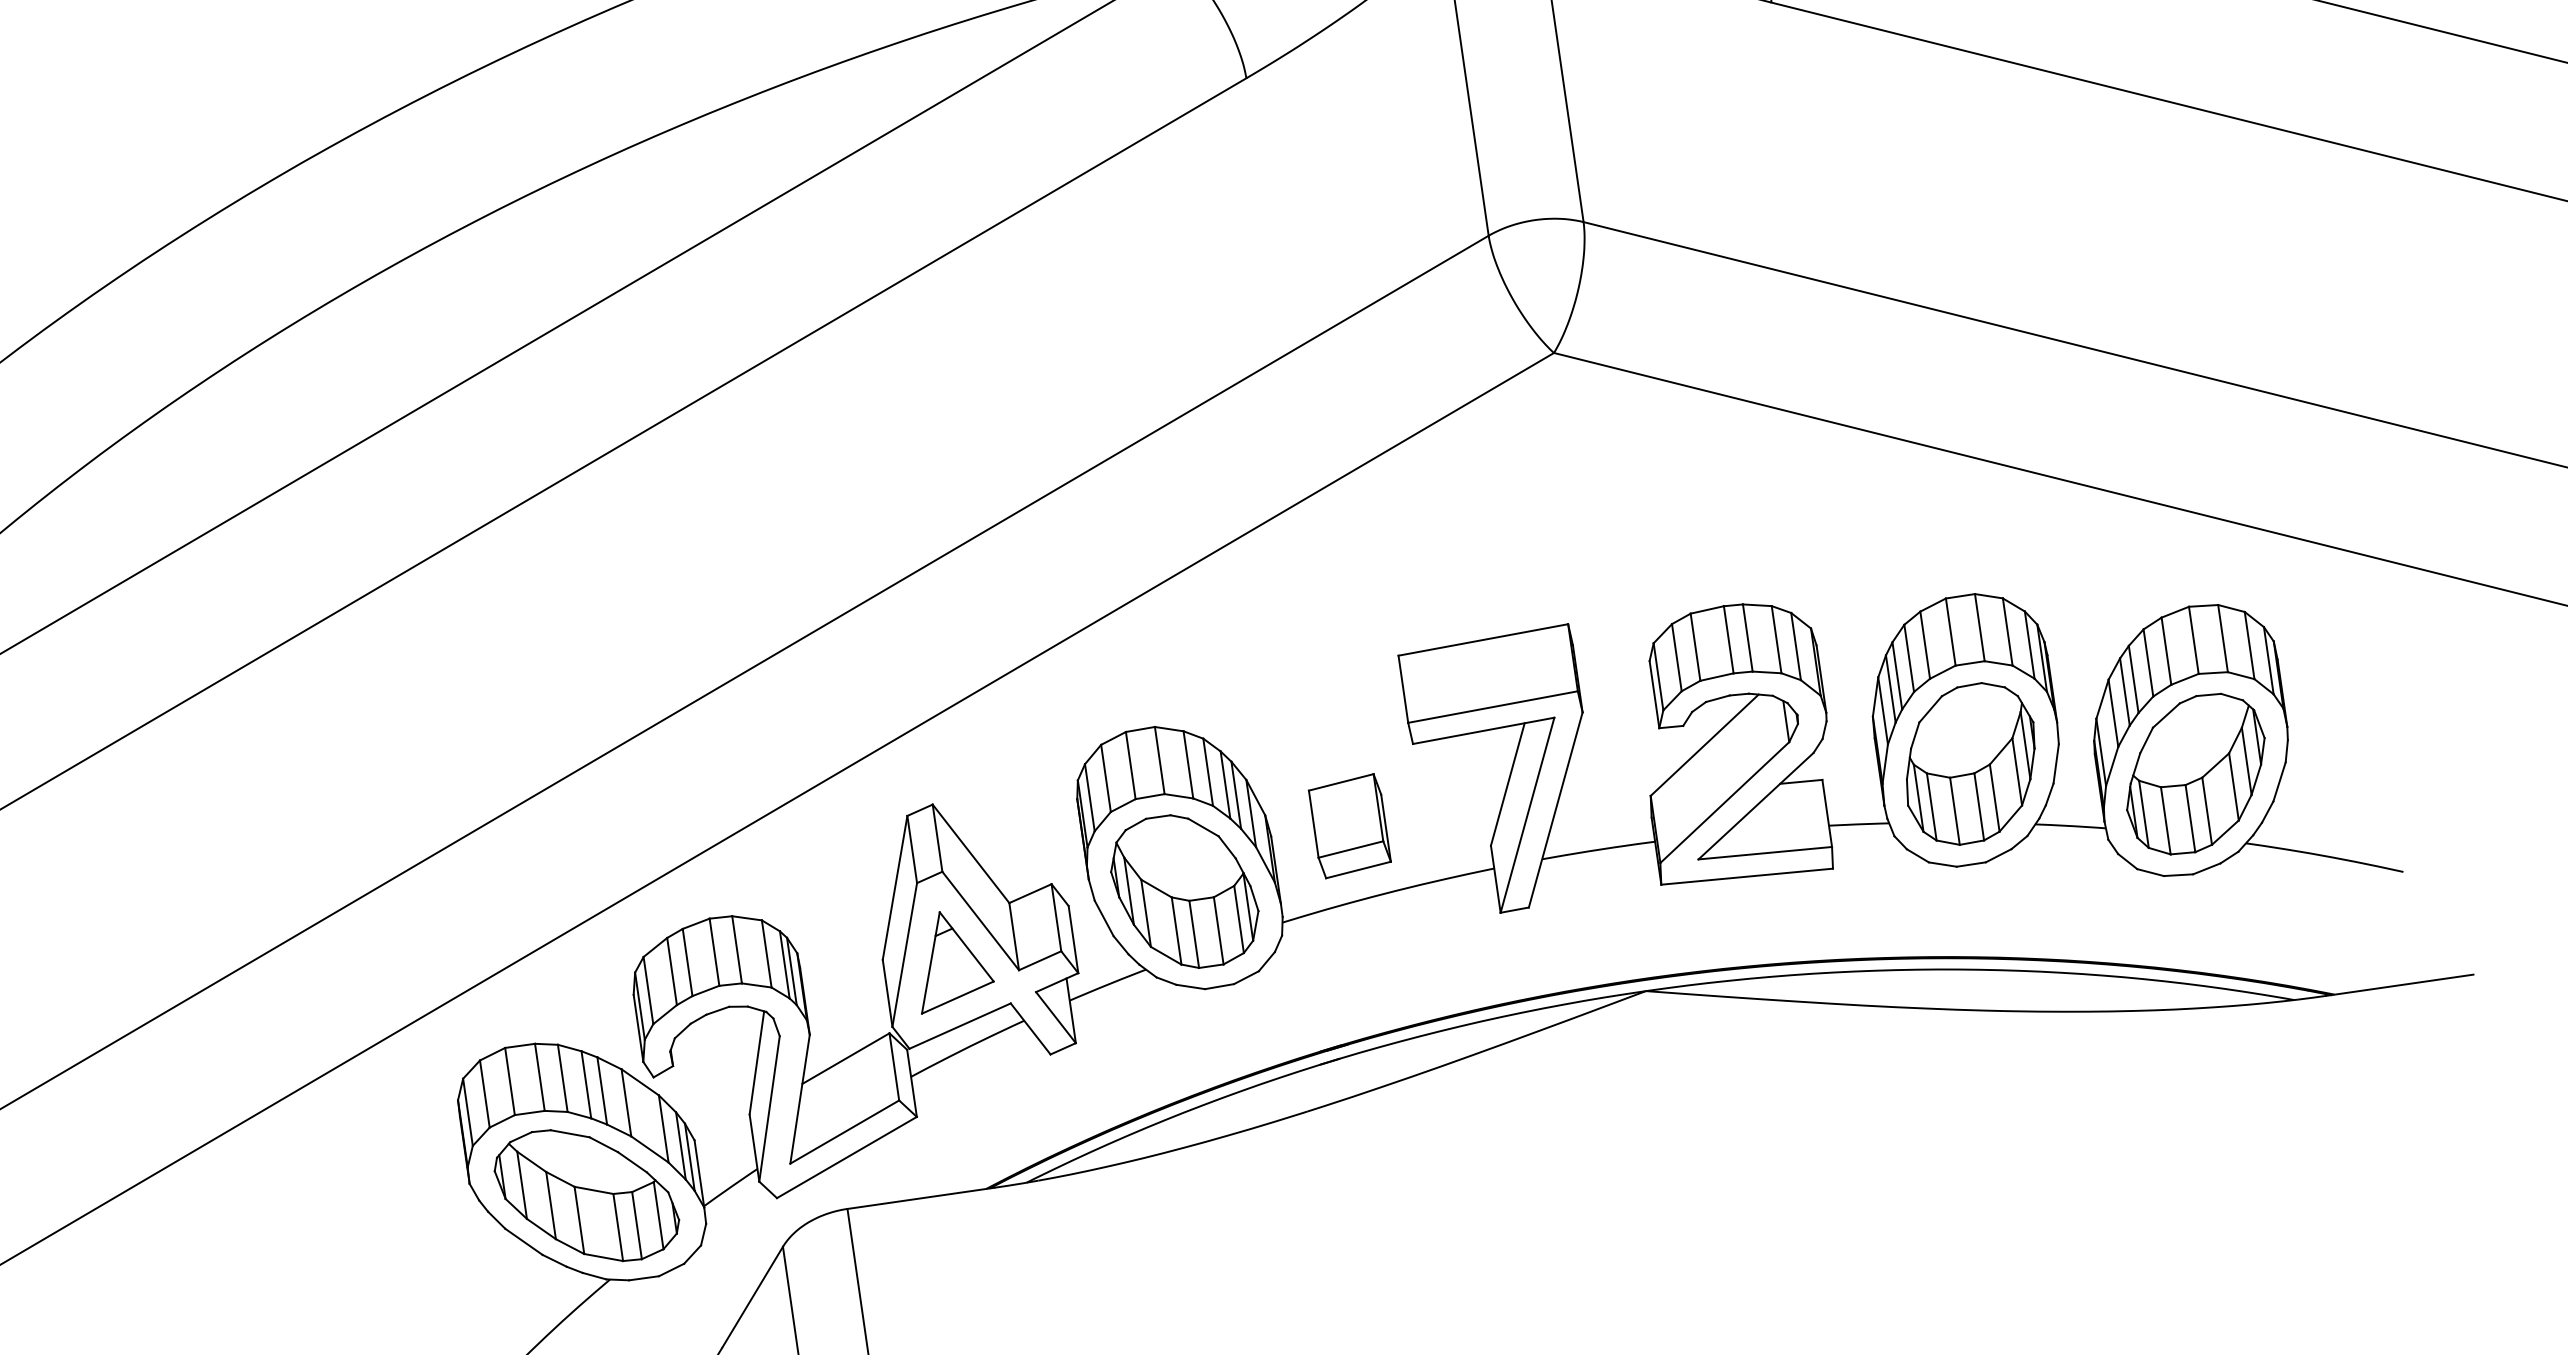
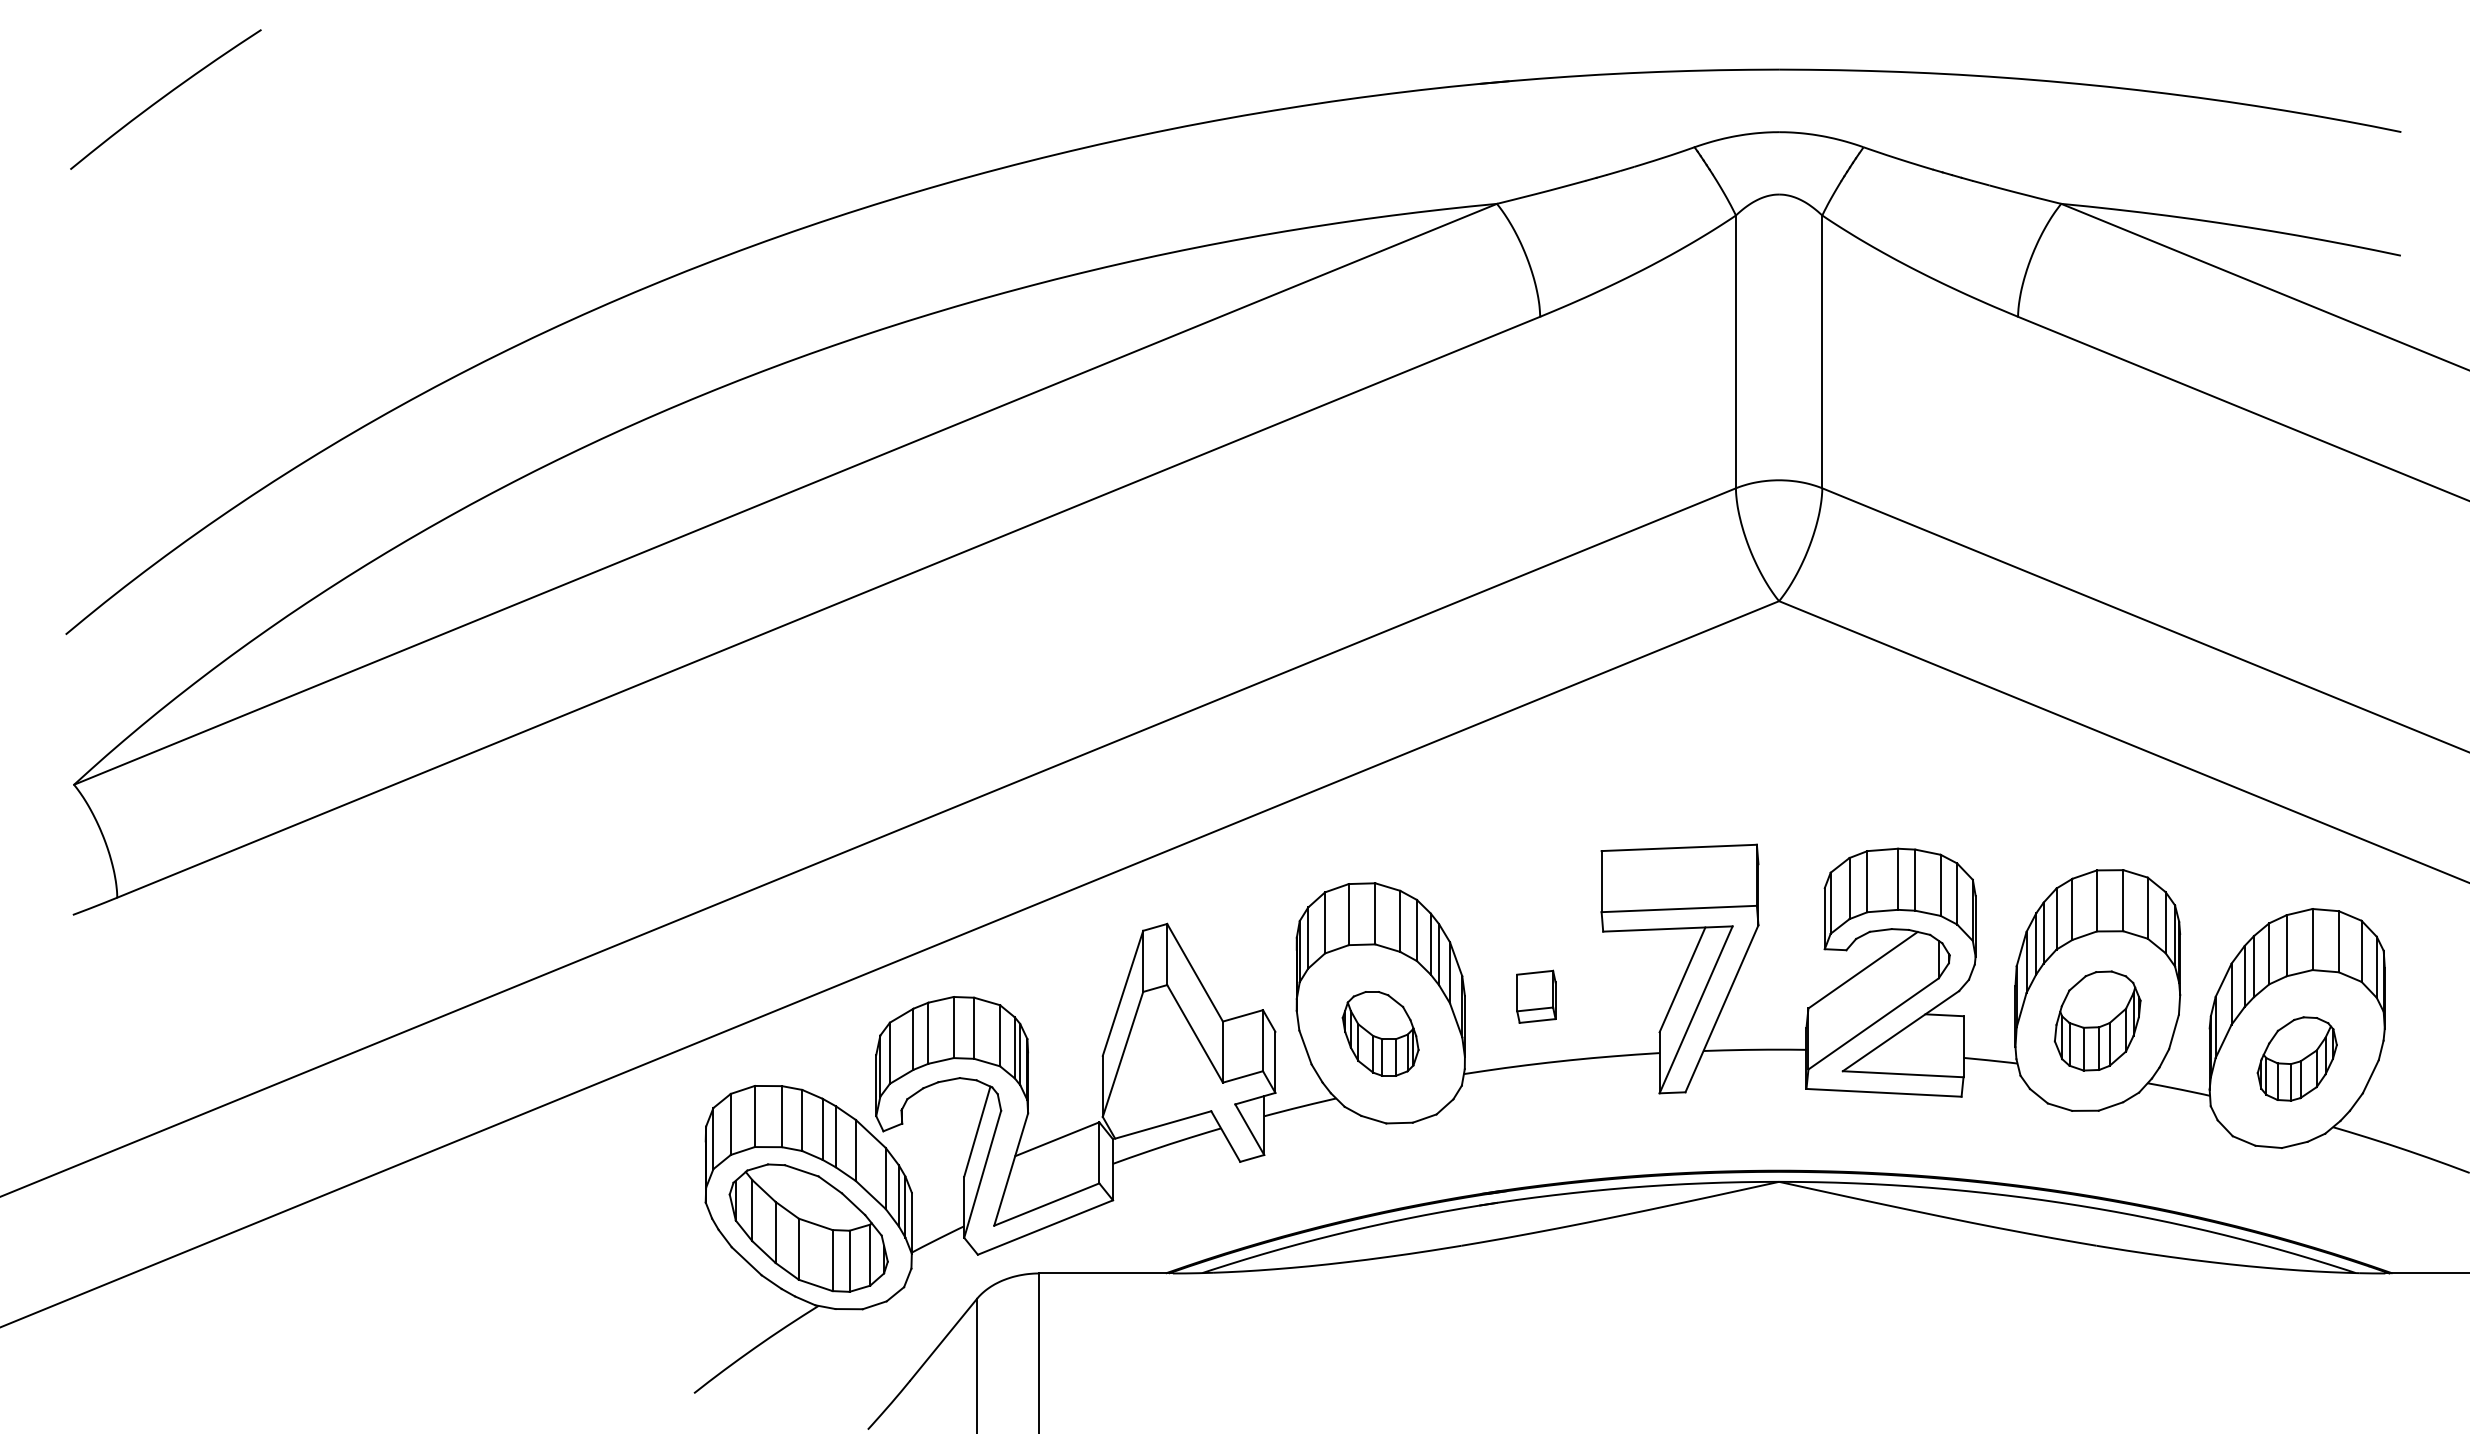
part: (1970, 763) -> (2097, 1020), size x0.7
part: (2196, 773) -> (2297, 1058), size x0.6
part: (1349, 825) -> (1536, 996), size x0.6
part: (1184, 891) -> (1380, 1033), size x0.6
part: (951, 959) -> (1164, 1064), removed

